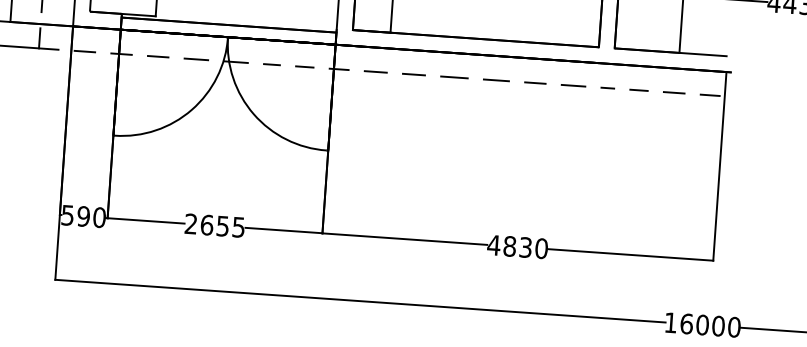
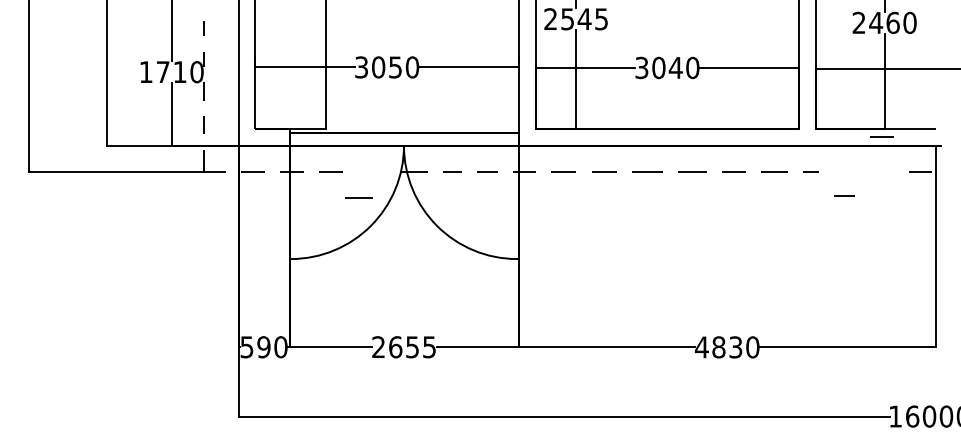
line: (195, 58) -> (358, 197), moved
line: (639, 89) -> (844, 195), moved
line: (673, 92) -> (881, 136), moved

